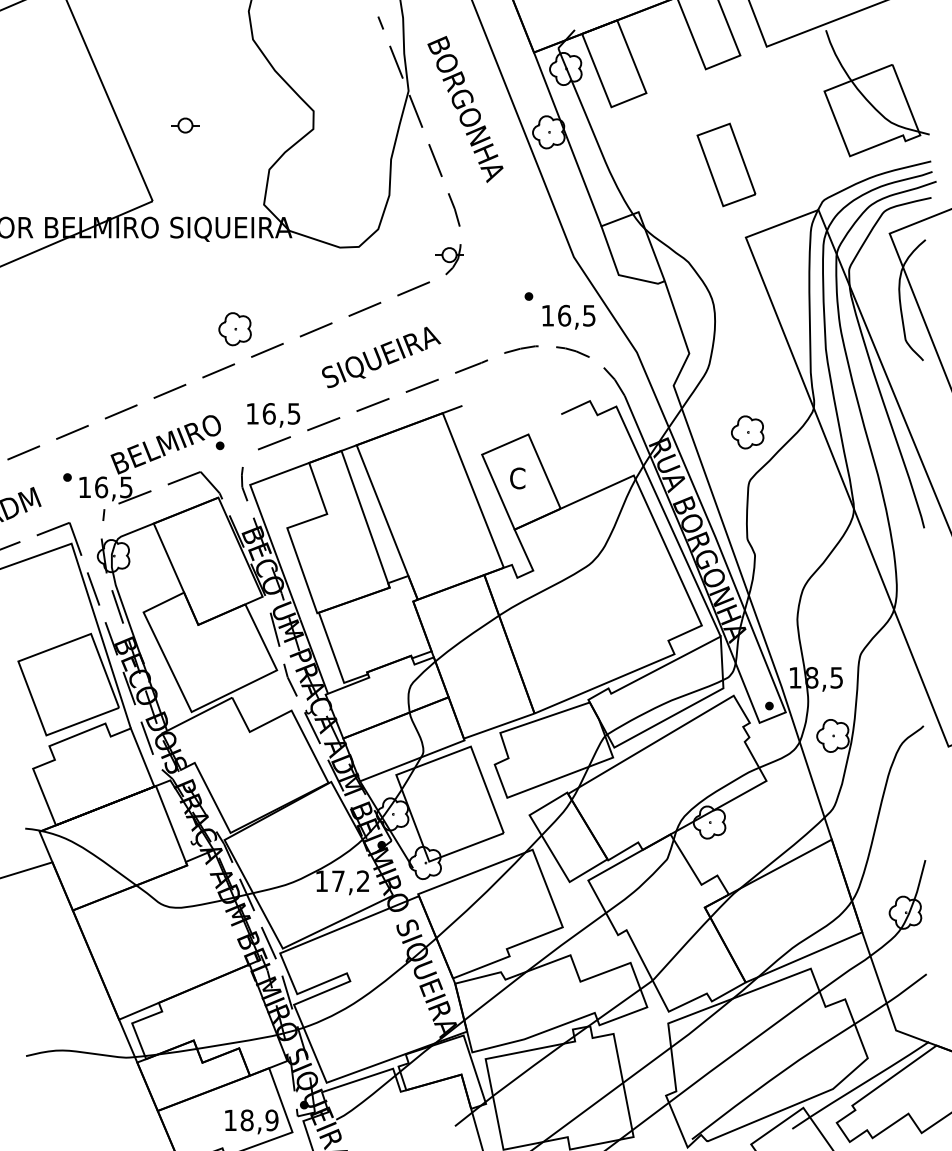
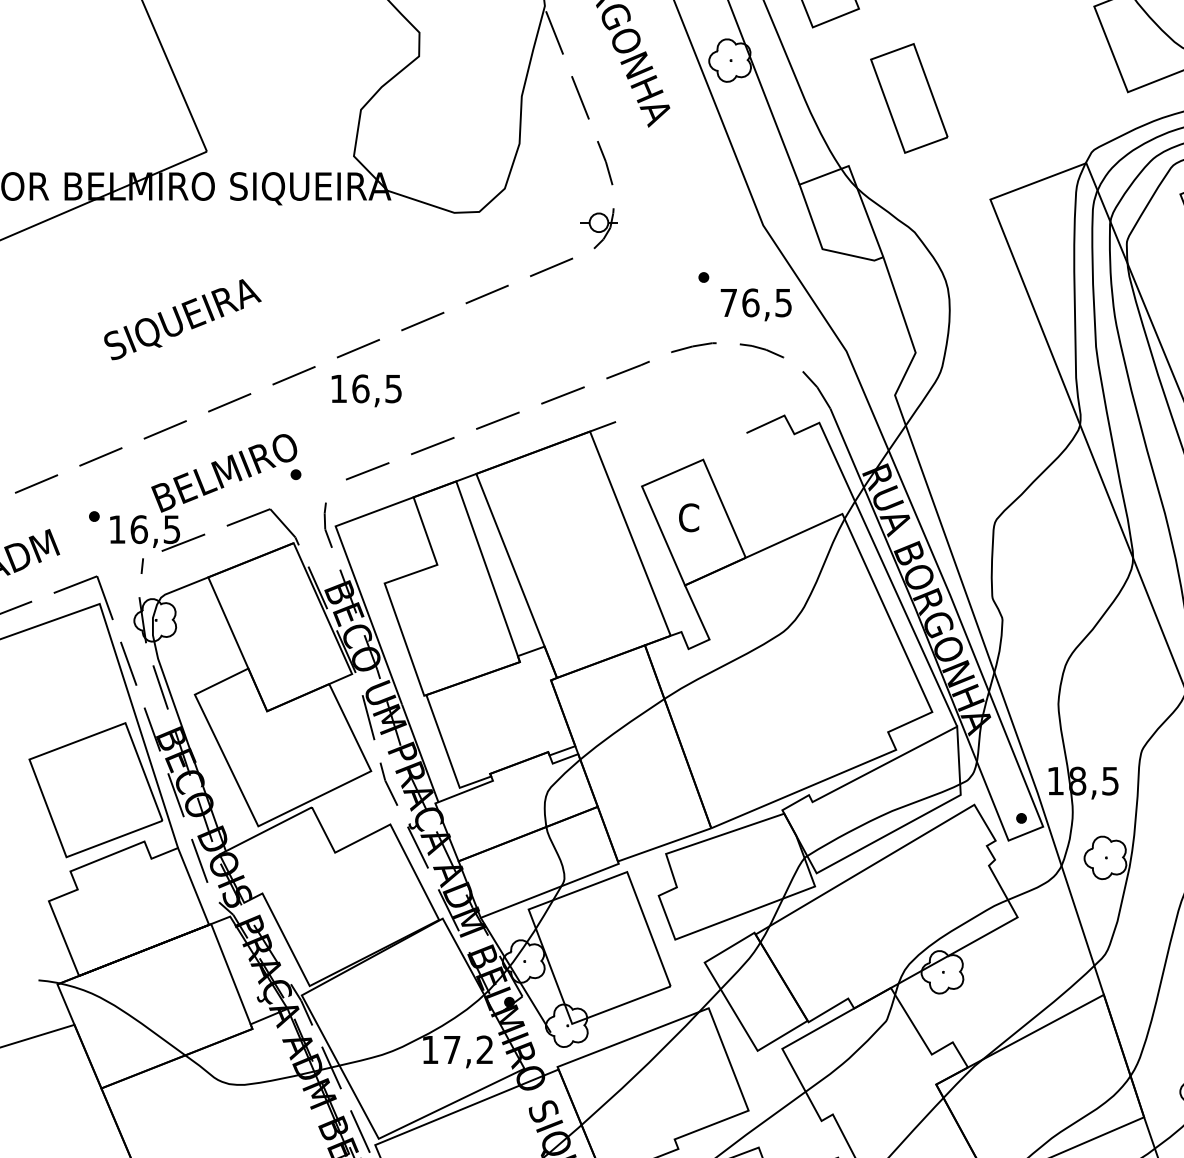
part: (185, 125) -> (250, 51), removed
part: (726, 164) -> (909, 97), moved
text: (547, 315) -> (728, 302), 16,5 -> 76,5
part: (234, 329) -> (314, 321), removed
text: (381, 357) -> (182, 319), moved
text: (273, 415) -> (366, 391), moved
part: (747, 432) -> (992, 457), removed

